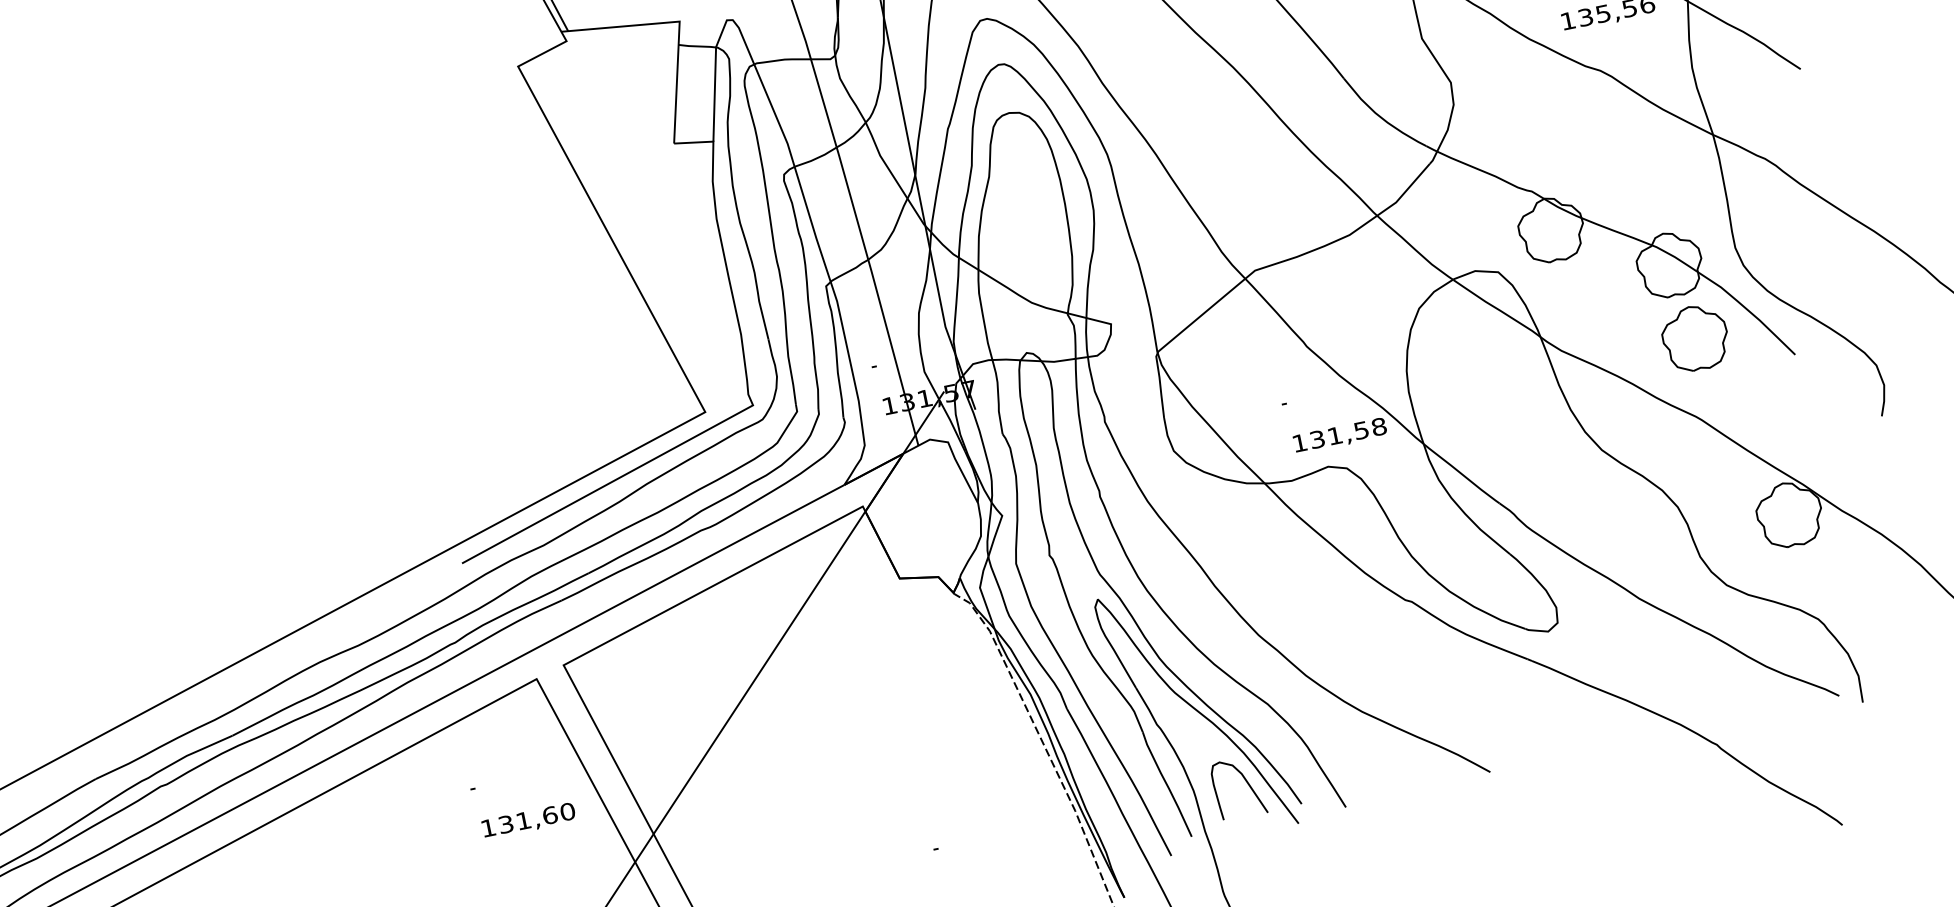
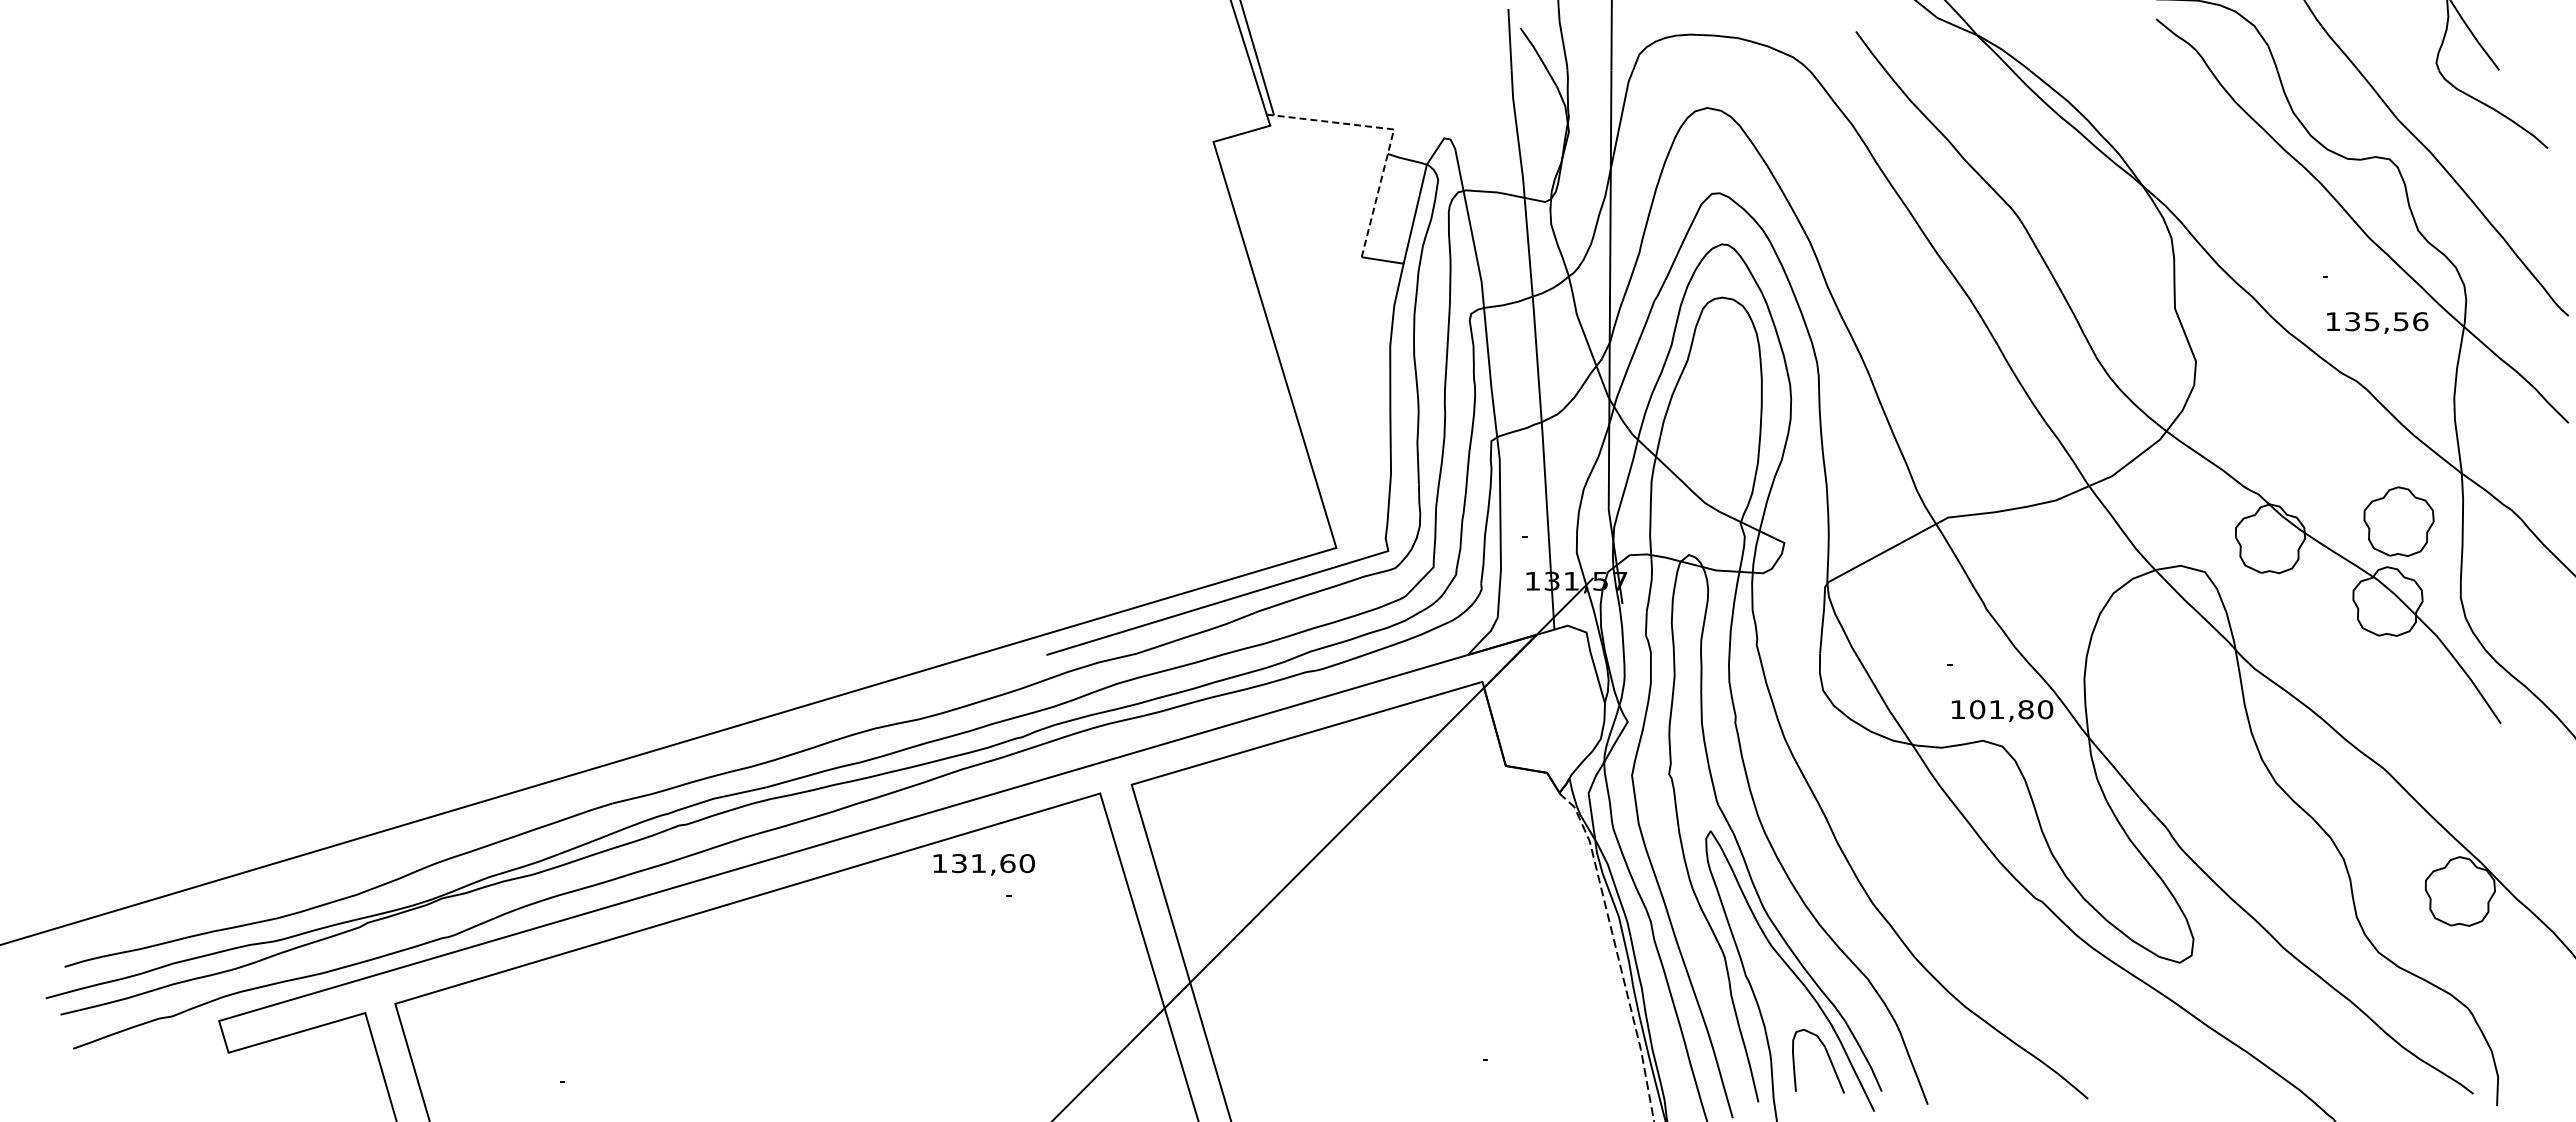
line: (679, 22) -> (1393, 130), solid -> dashed
part: (1694, 338) -> (2398, 521), moved
text: (1348, 433) -> (2011, 709), 131,58 -> 101,80
text: (528, 820) -> (983, 864), moved

